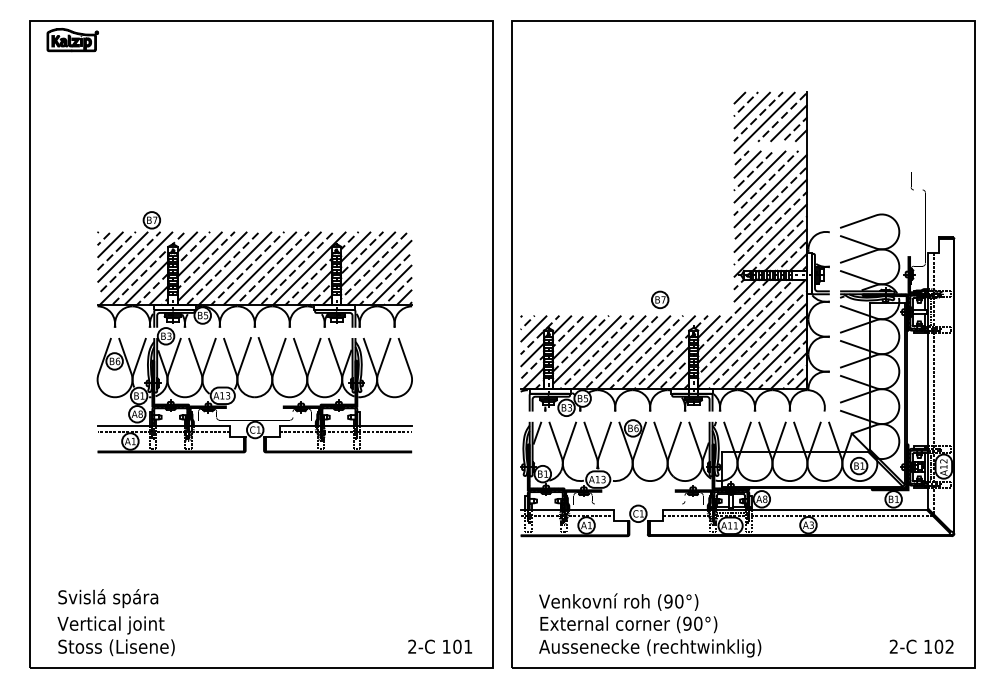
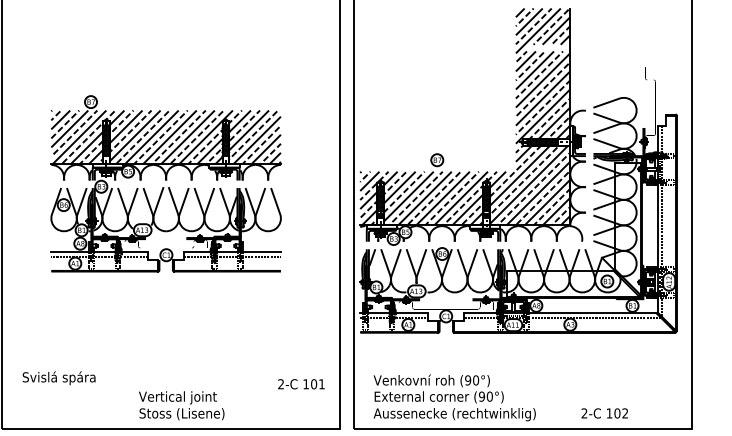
part: (660, 299) -> (437, 159), moved
text: (115, 636) -> (181, 405), moved
text: (440, 646) -> (301, 384), moved
text: (921, 646) -> (604, 413), moved

